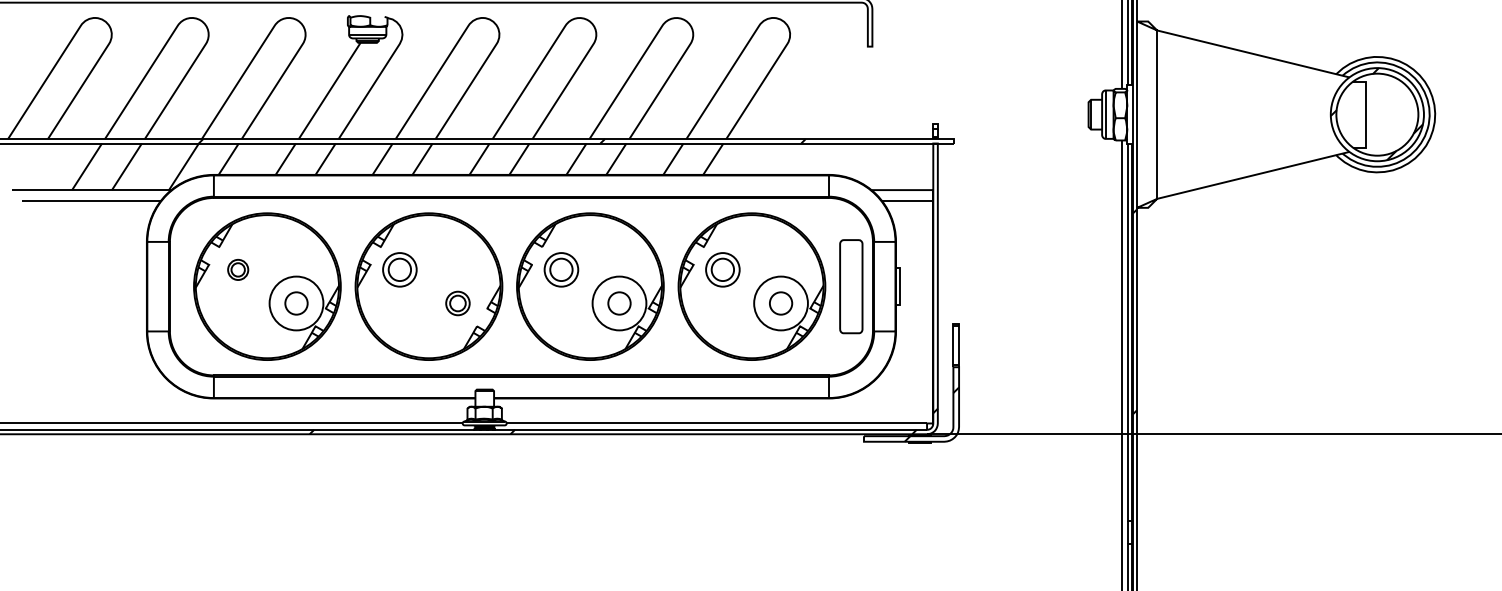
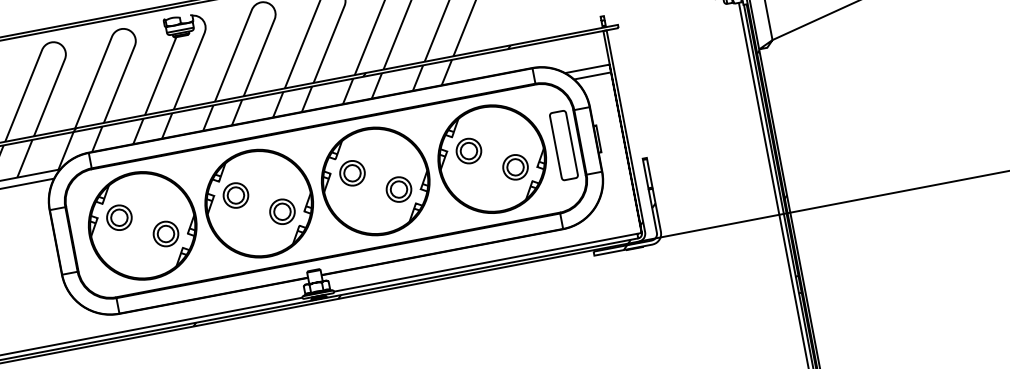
part: (237, 269) -> (118, 217), size x1.67
circle: (296, 303) -> (166, 234), size x0.62
part: (457, 303) -> (282, 211), size x1.43
circle: (619, 303) -> (399, 189), size x0.62
circle: (780, 303) -> (515, 167), size x0.62

